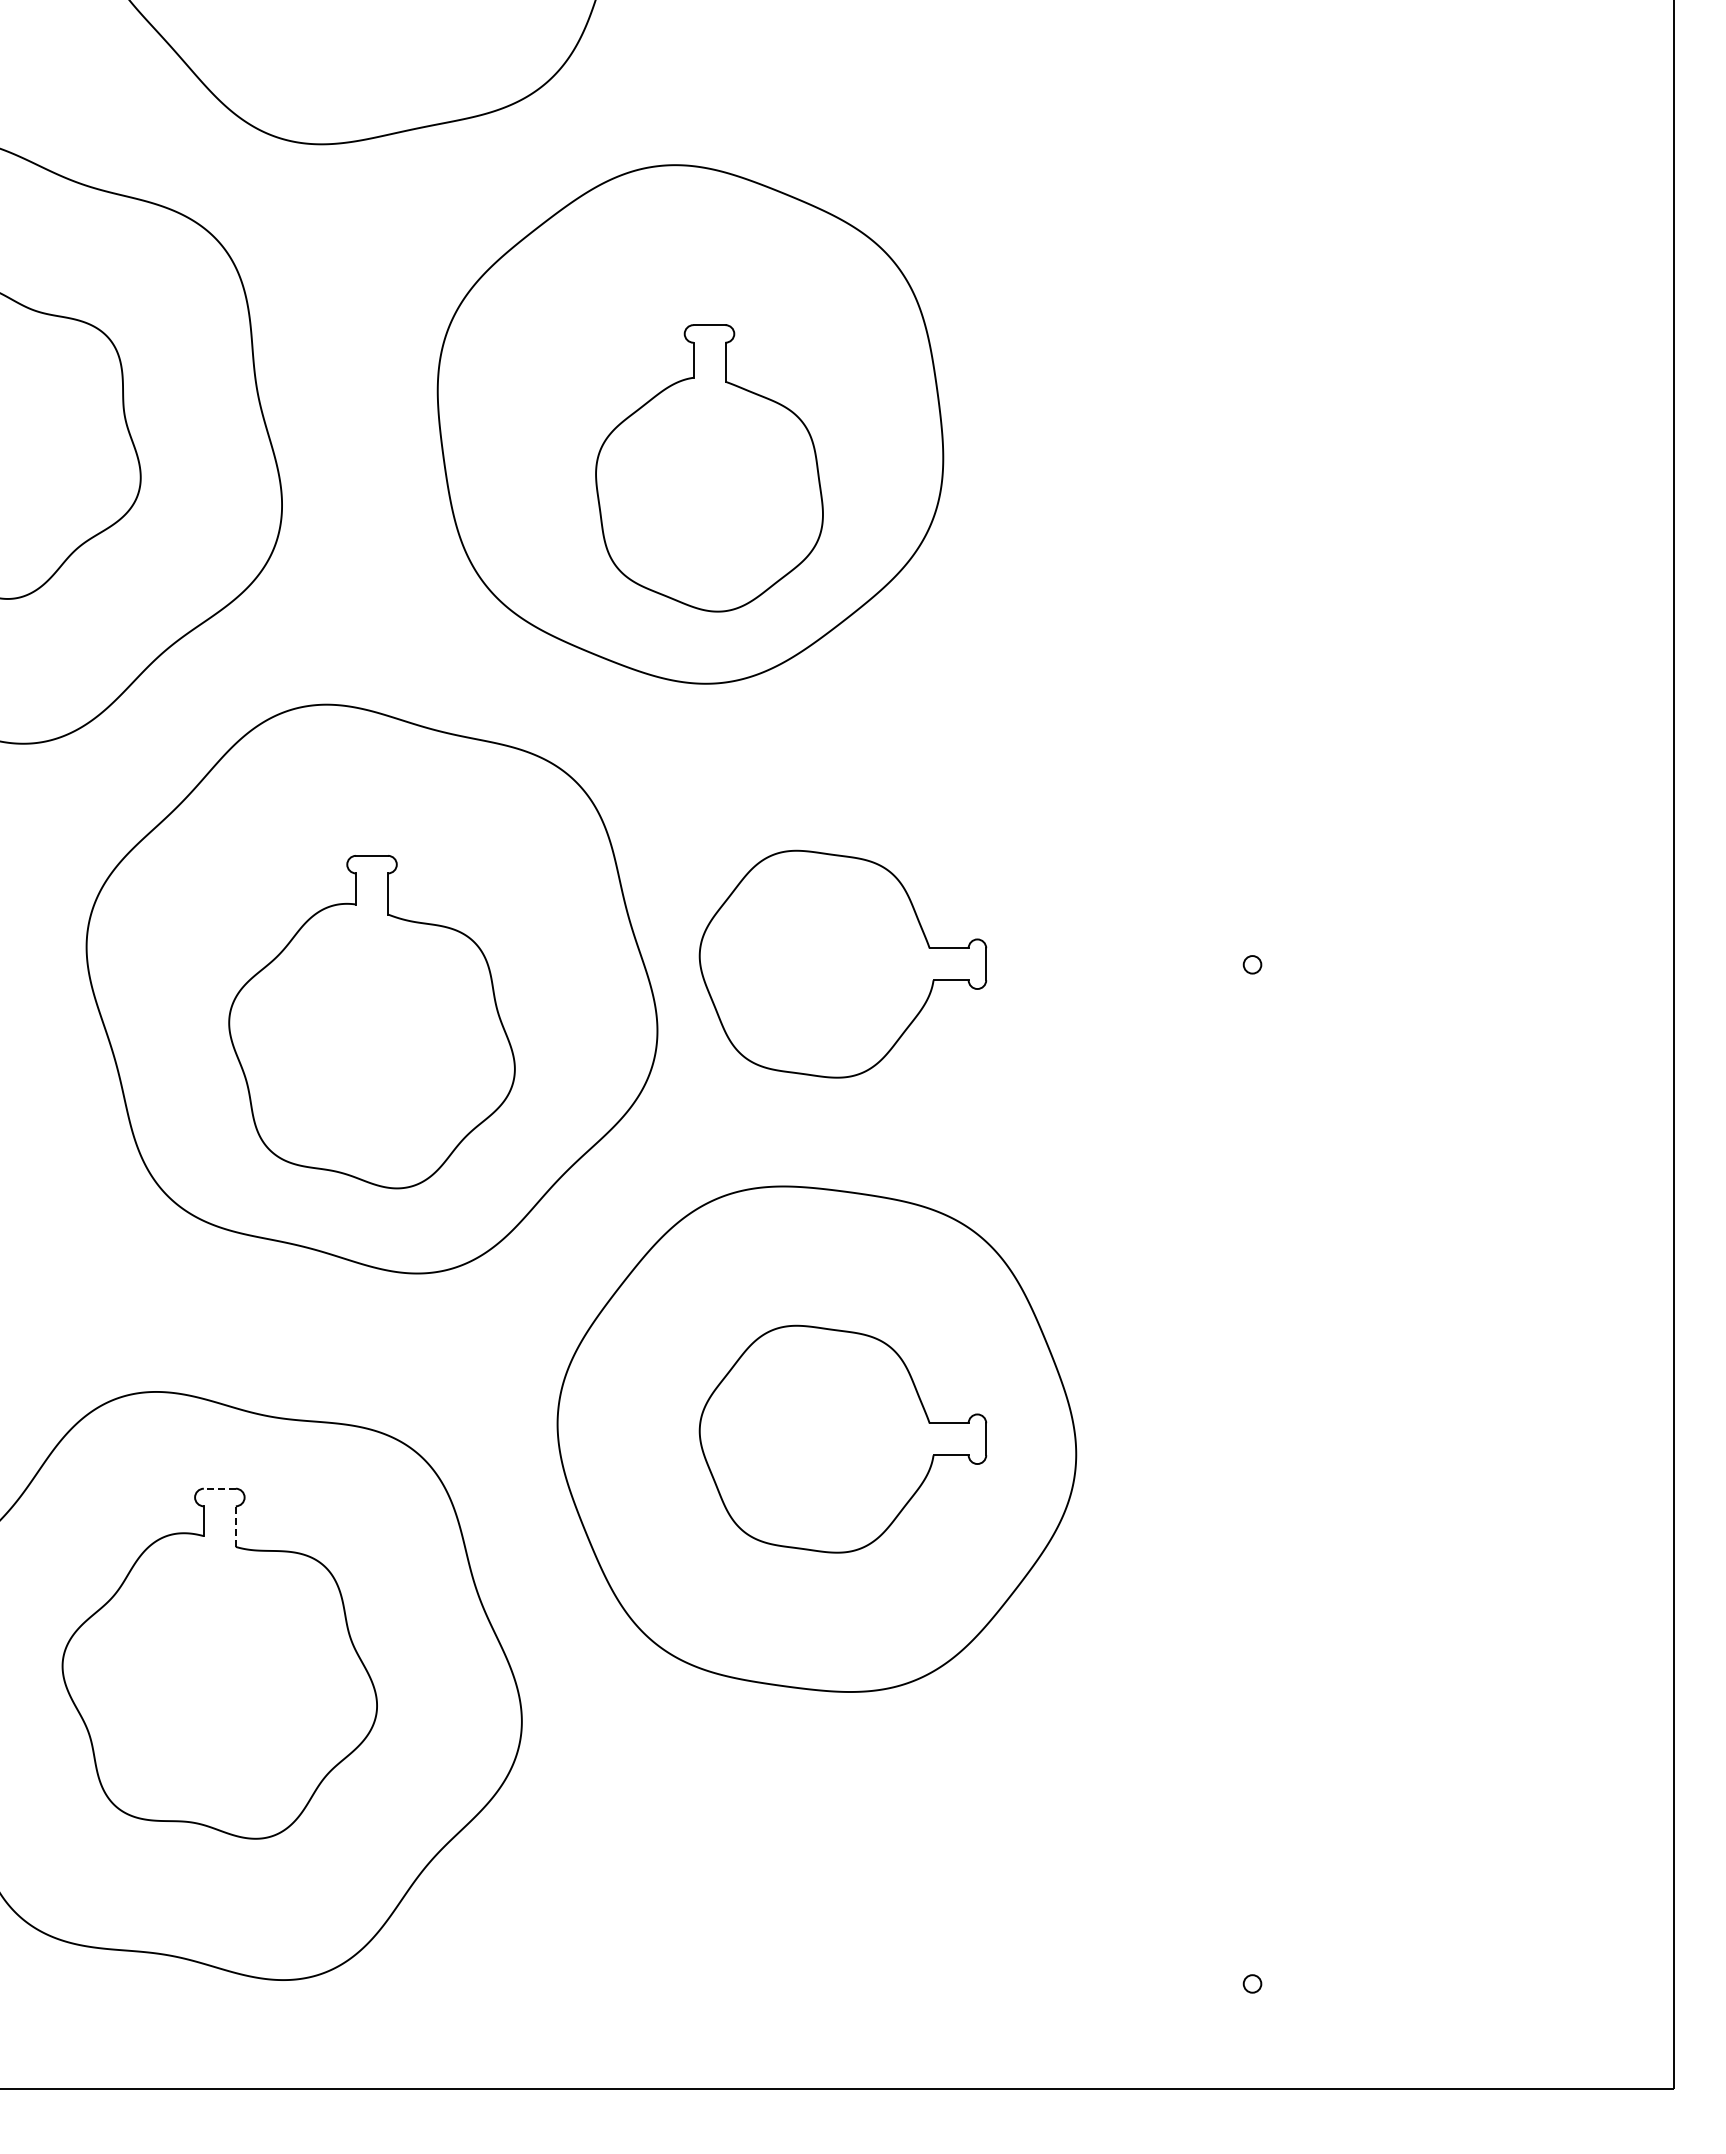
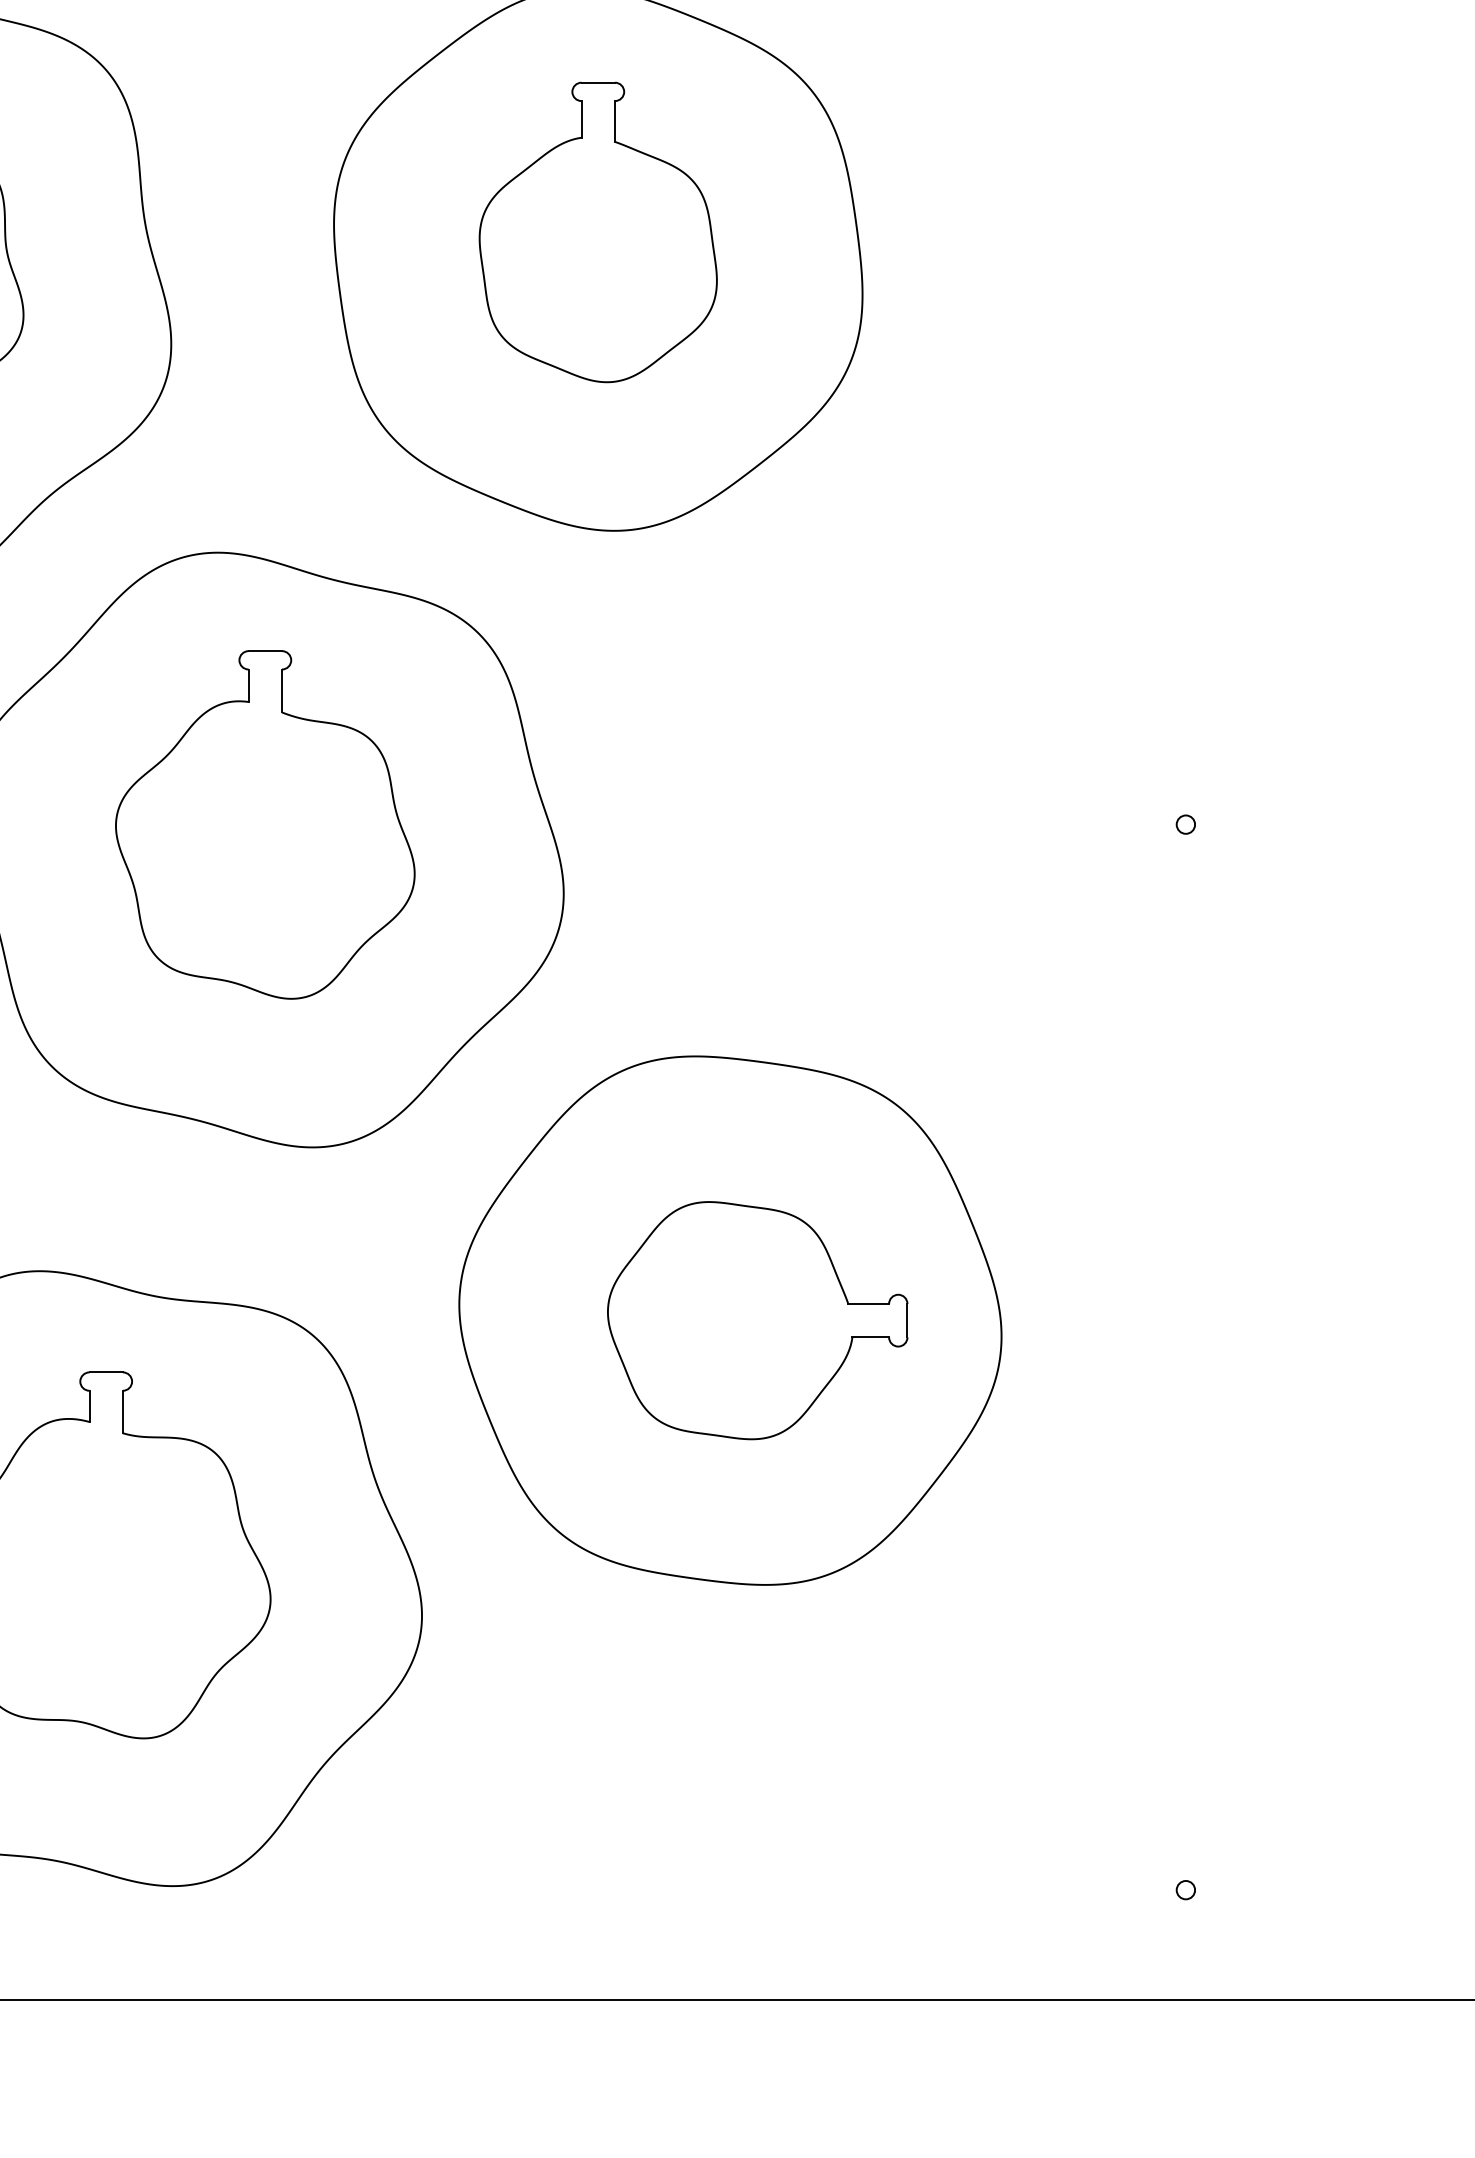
part: (709, 468) -> (598, 232), moved
part: (842, 963) -> (757, 823), removed
part: (371, 1022) -> (264, 825), moved
line: (219, 1488) -> (105, 1372), dashed -> solid
line: (235, 1526) -> (122, 1411), dashed -> solid

